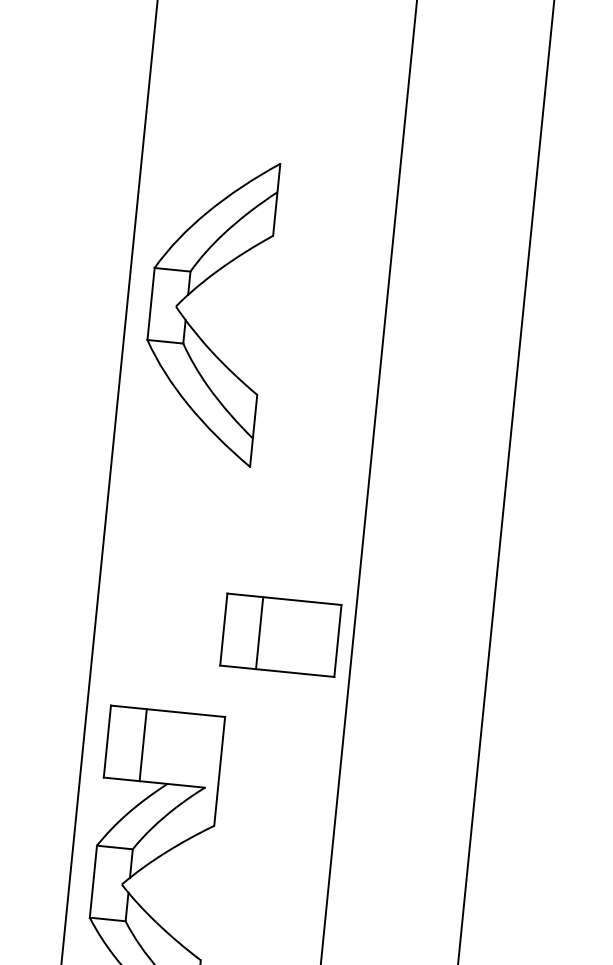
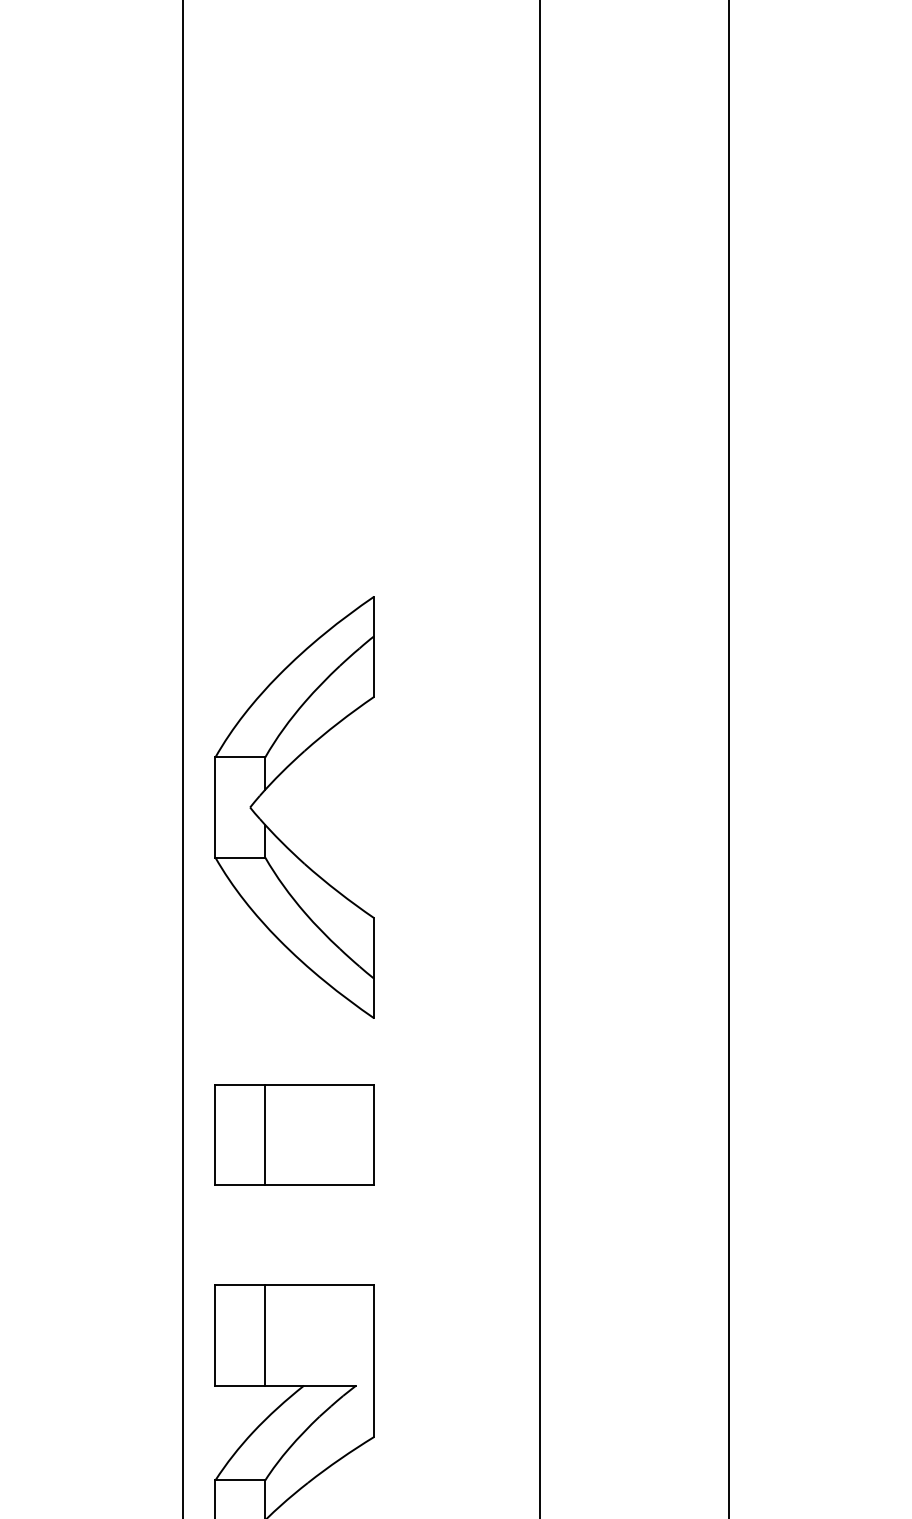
part: (187, 320) -> (267, 825), moved
part: (280, 634) -> (294, 1134), moved

